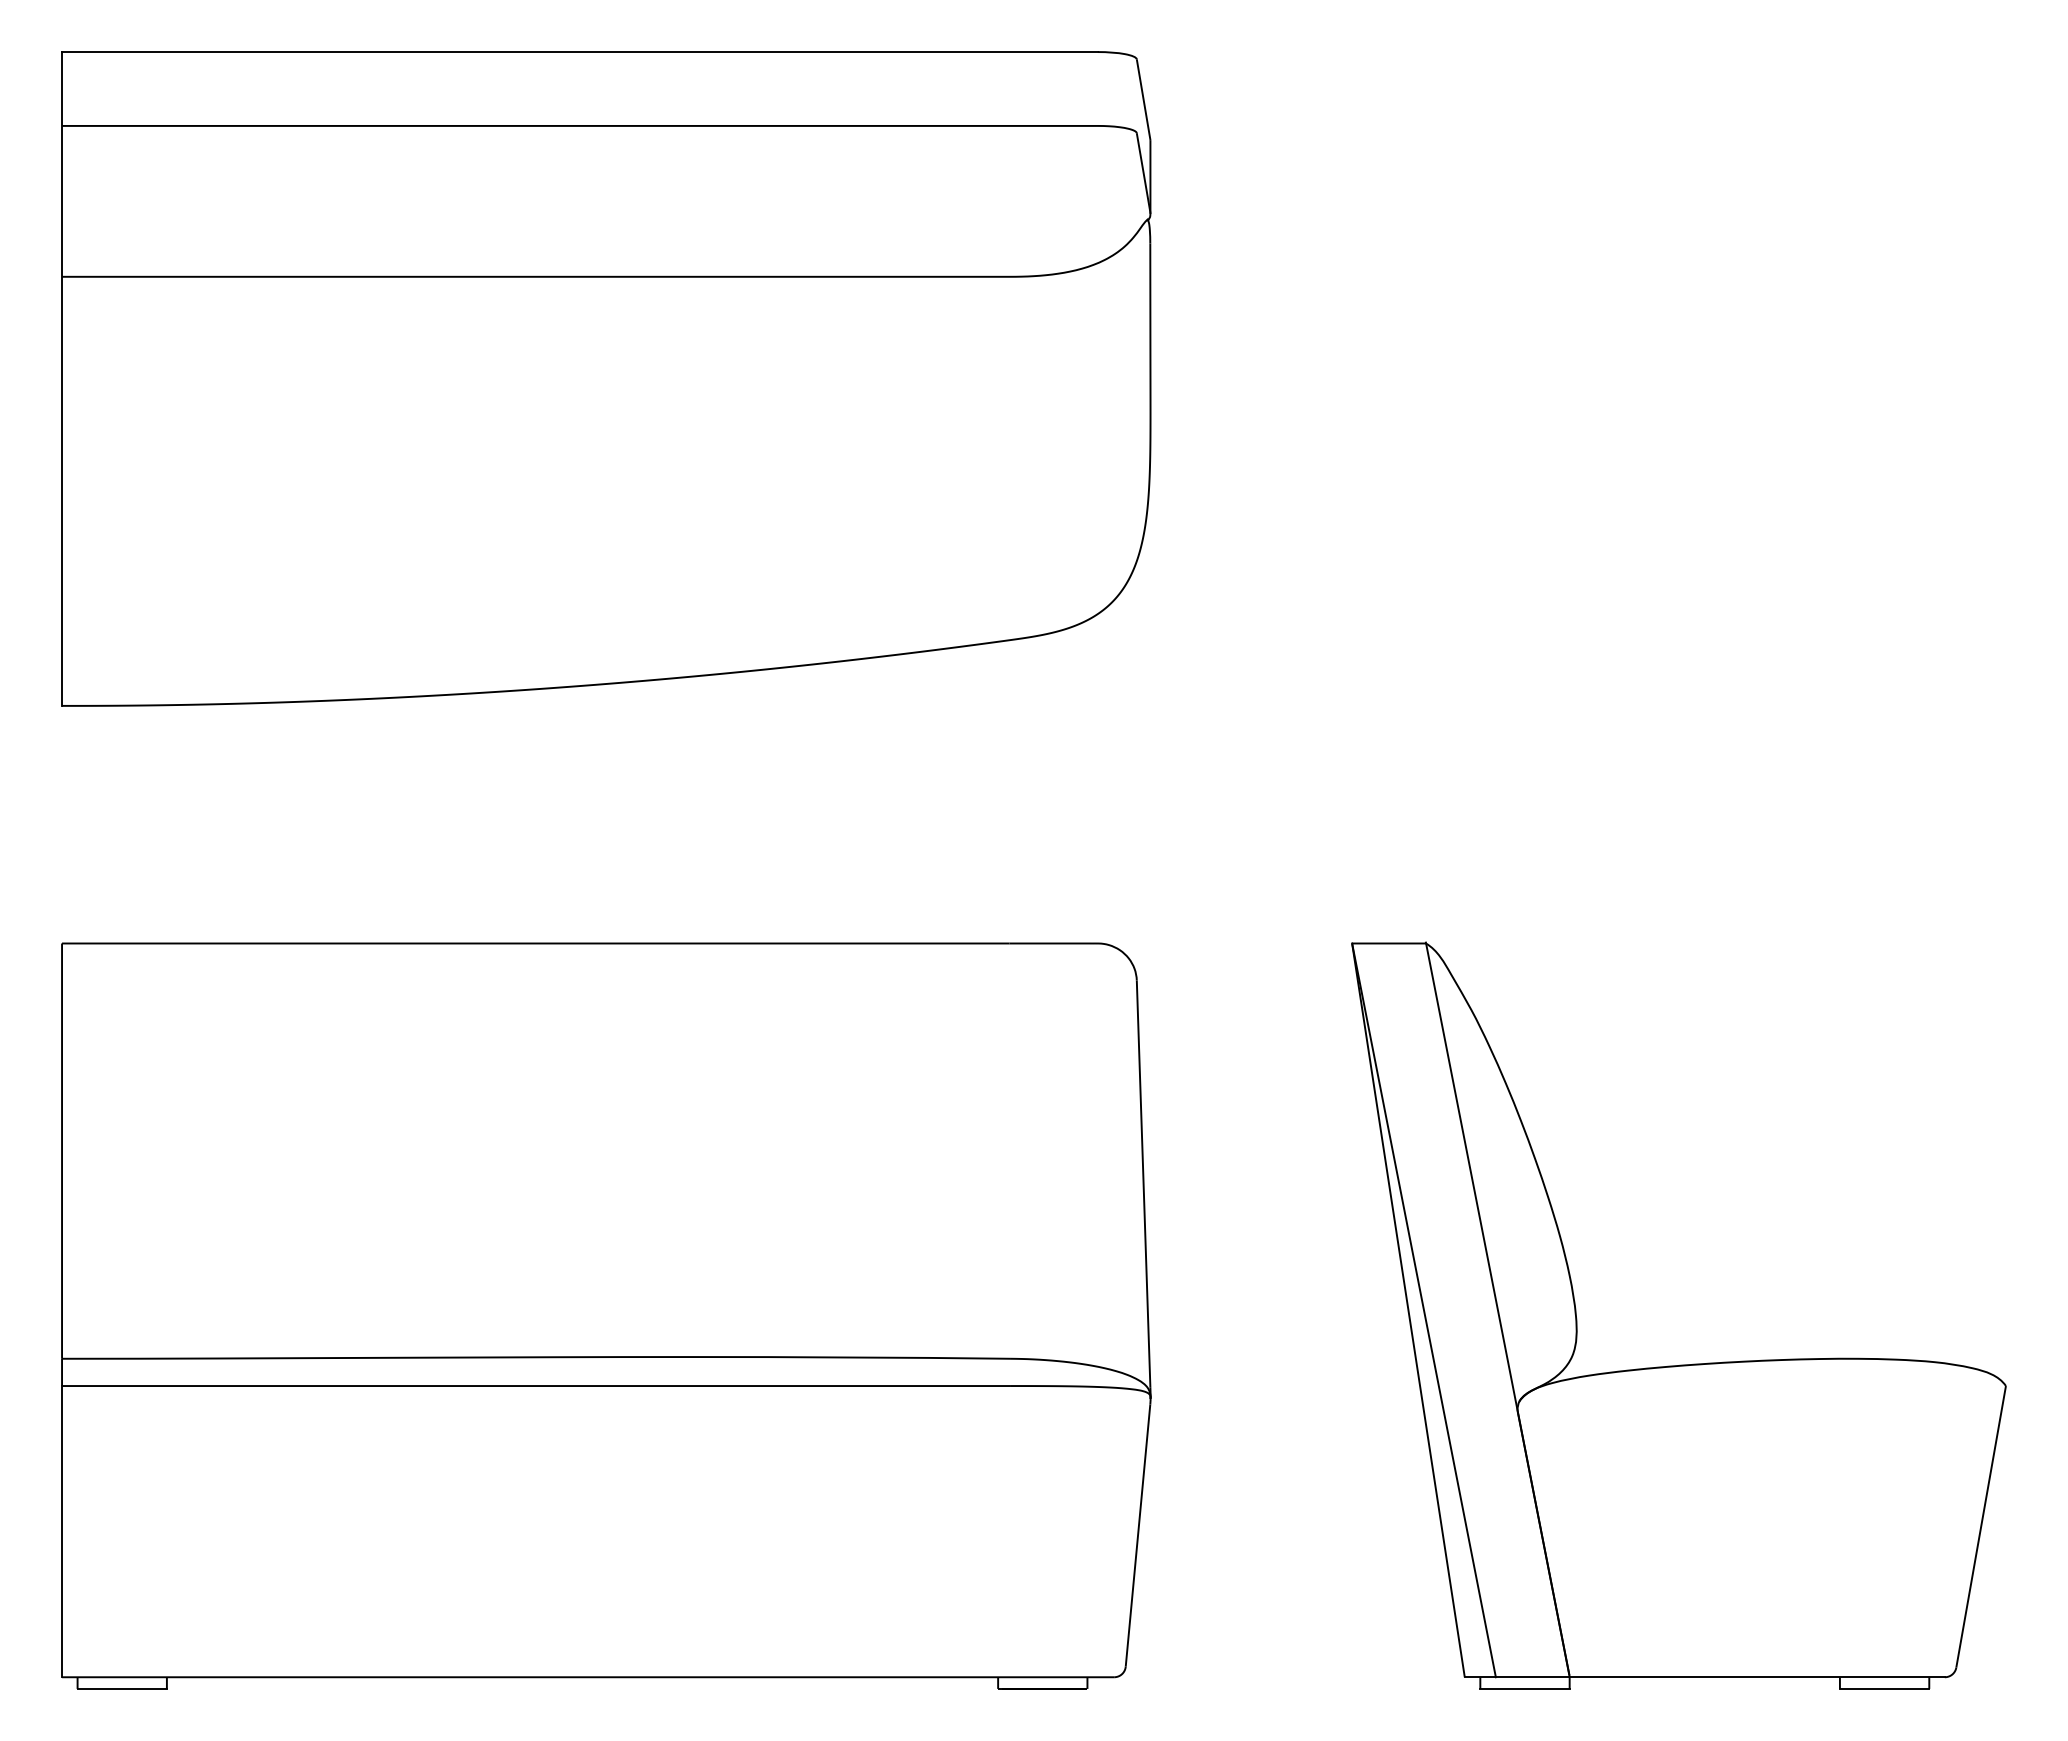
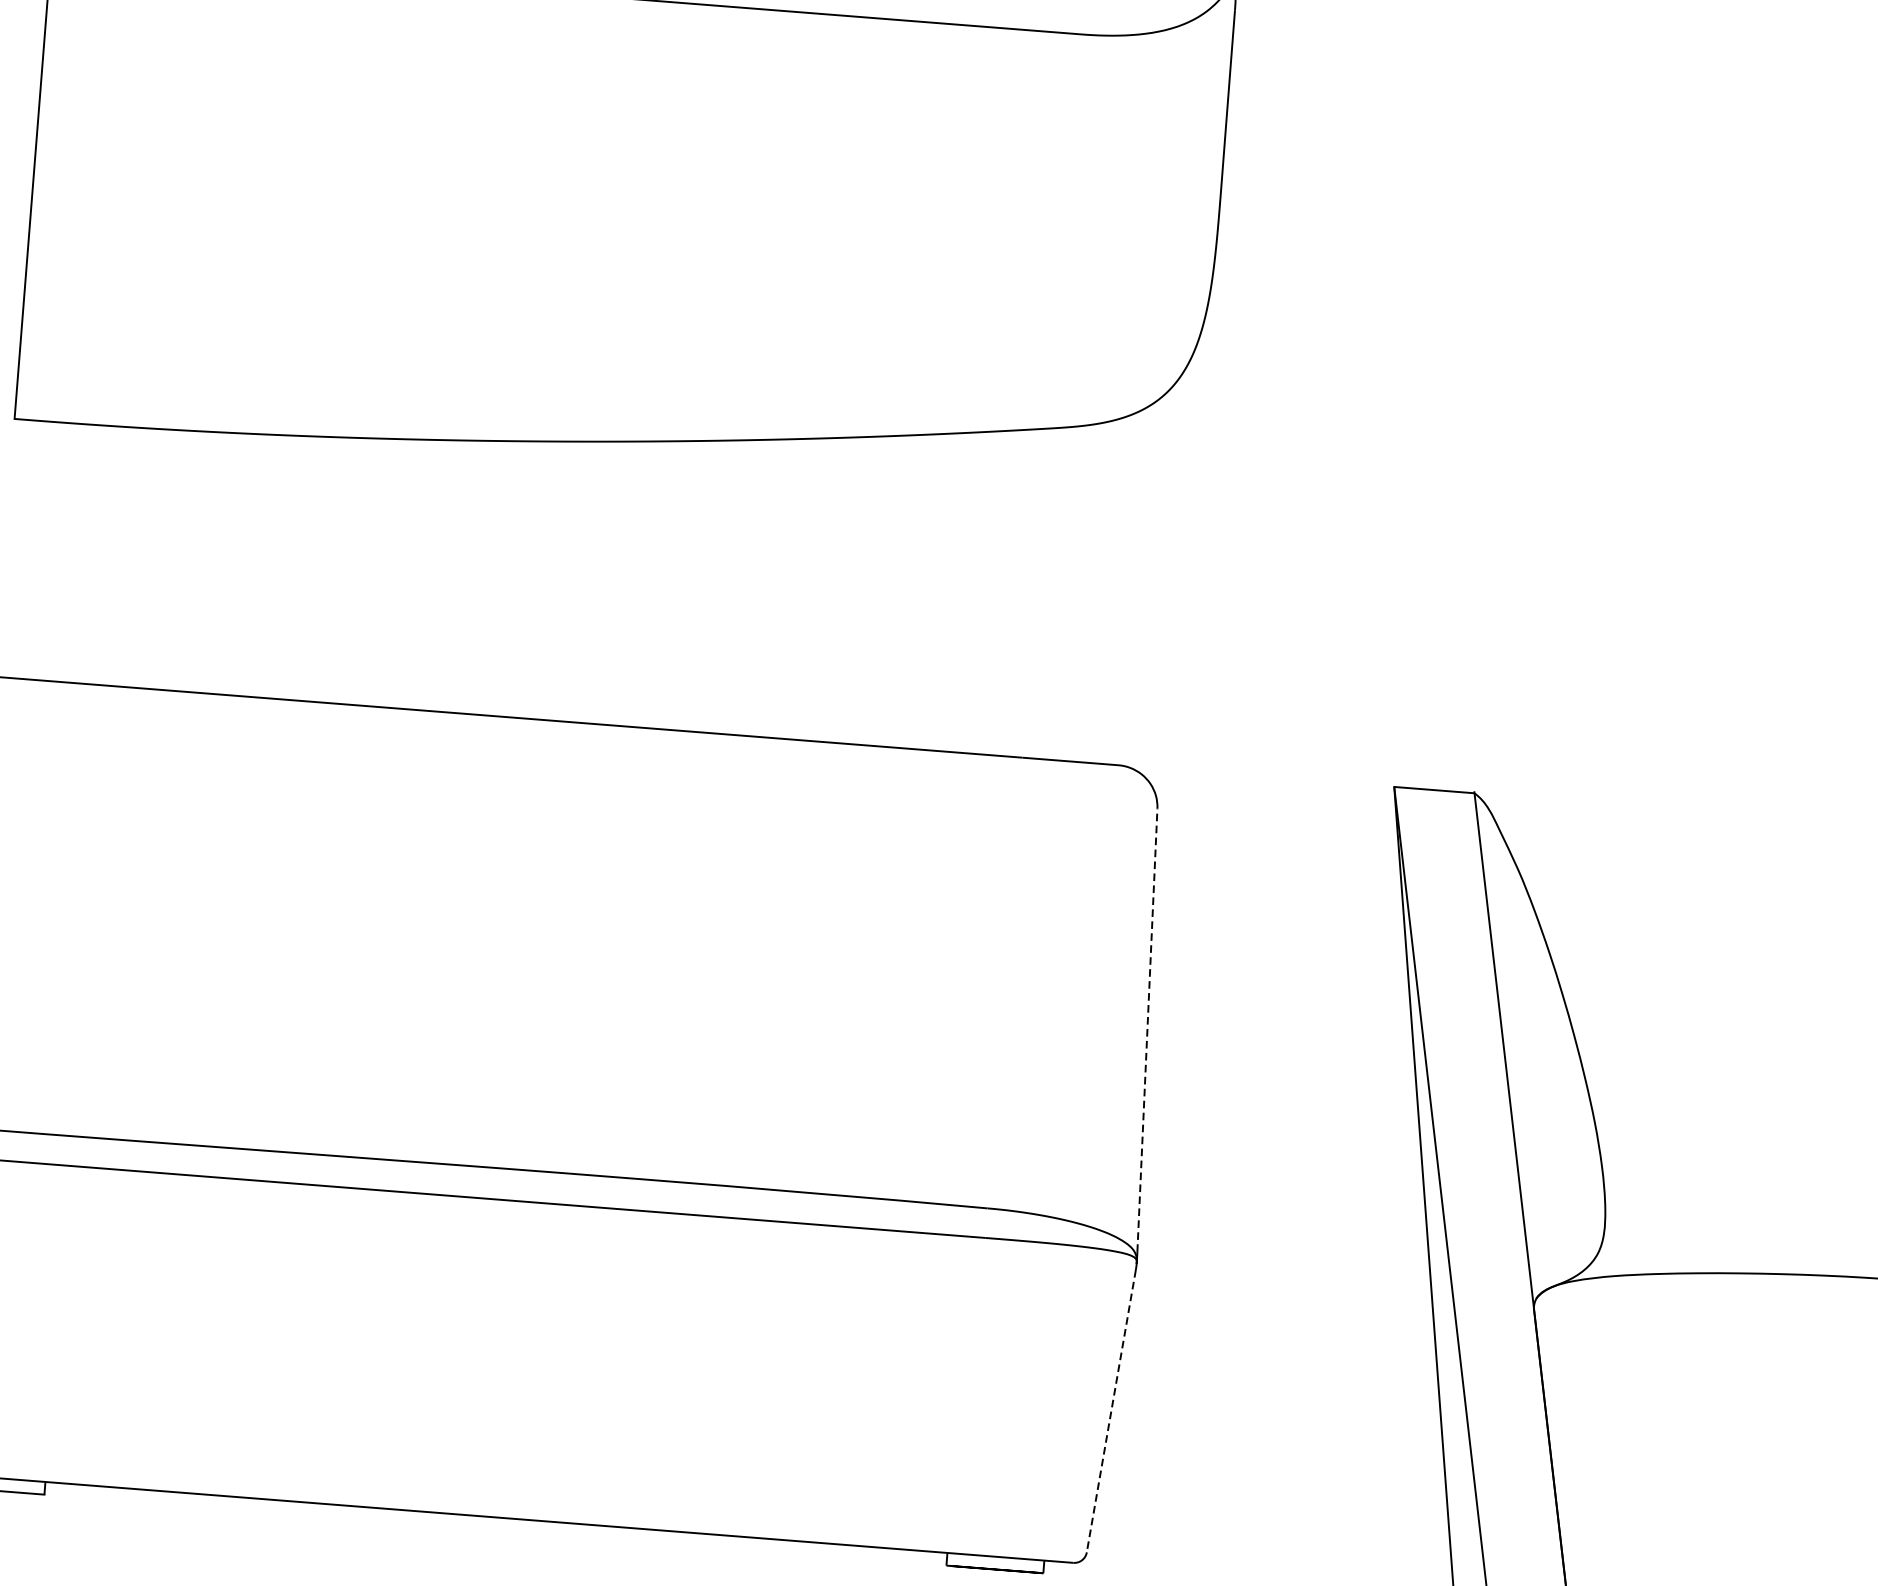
line: (1143, 1184) -> (1147, 1030), solid -> dashed
line: (1138, 1535) -> (1111, 1411), solid -> dashed

